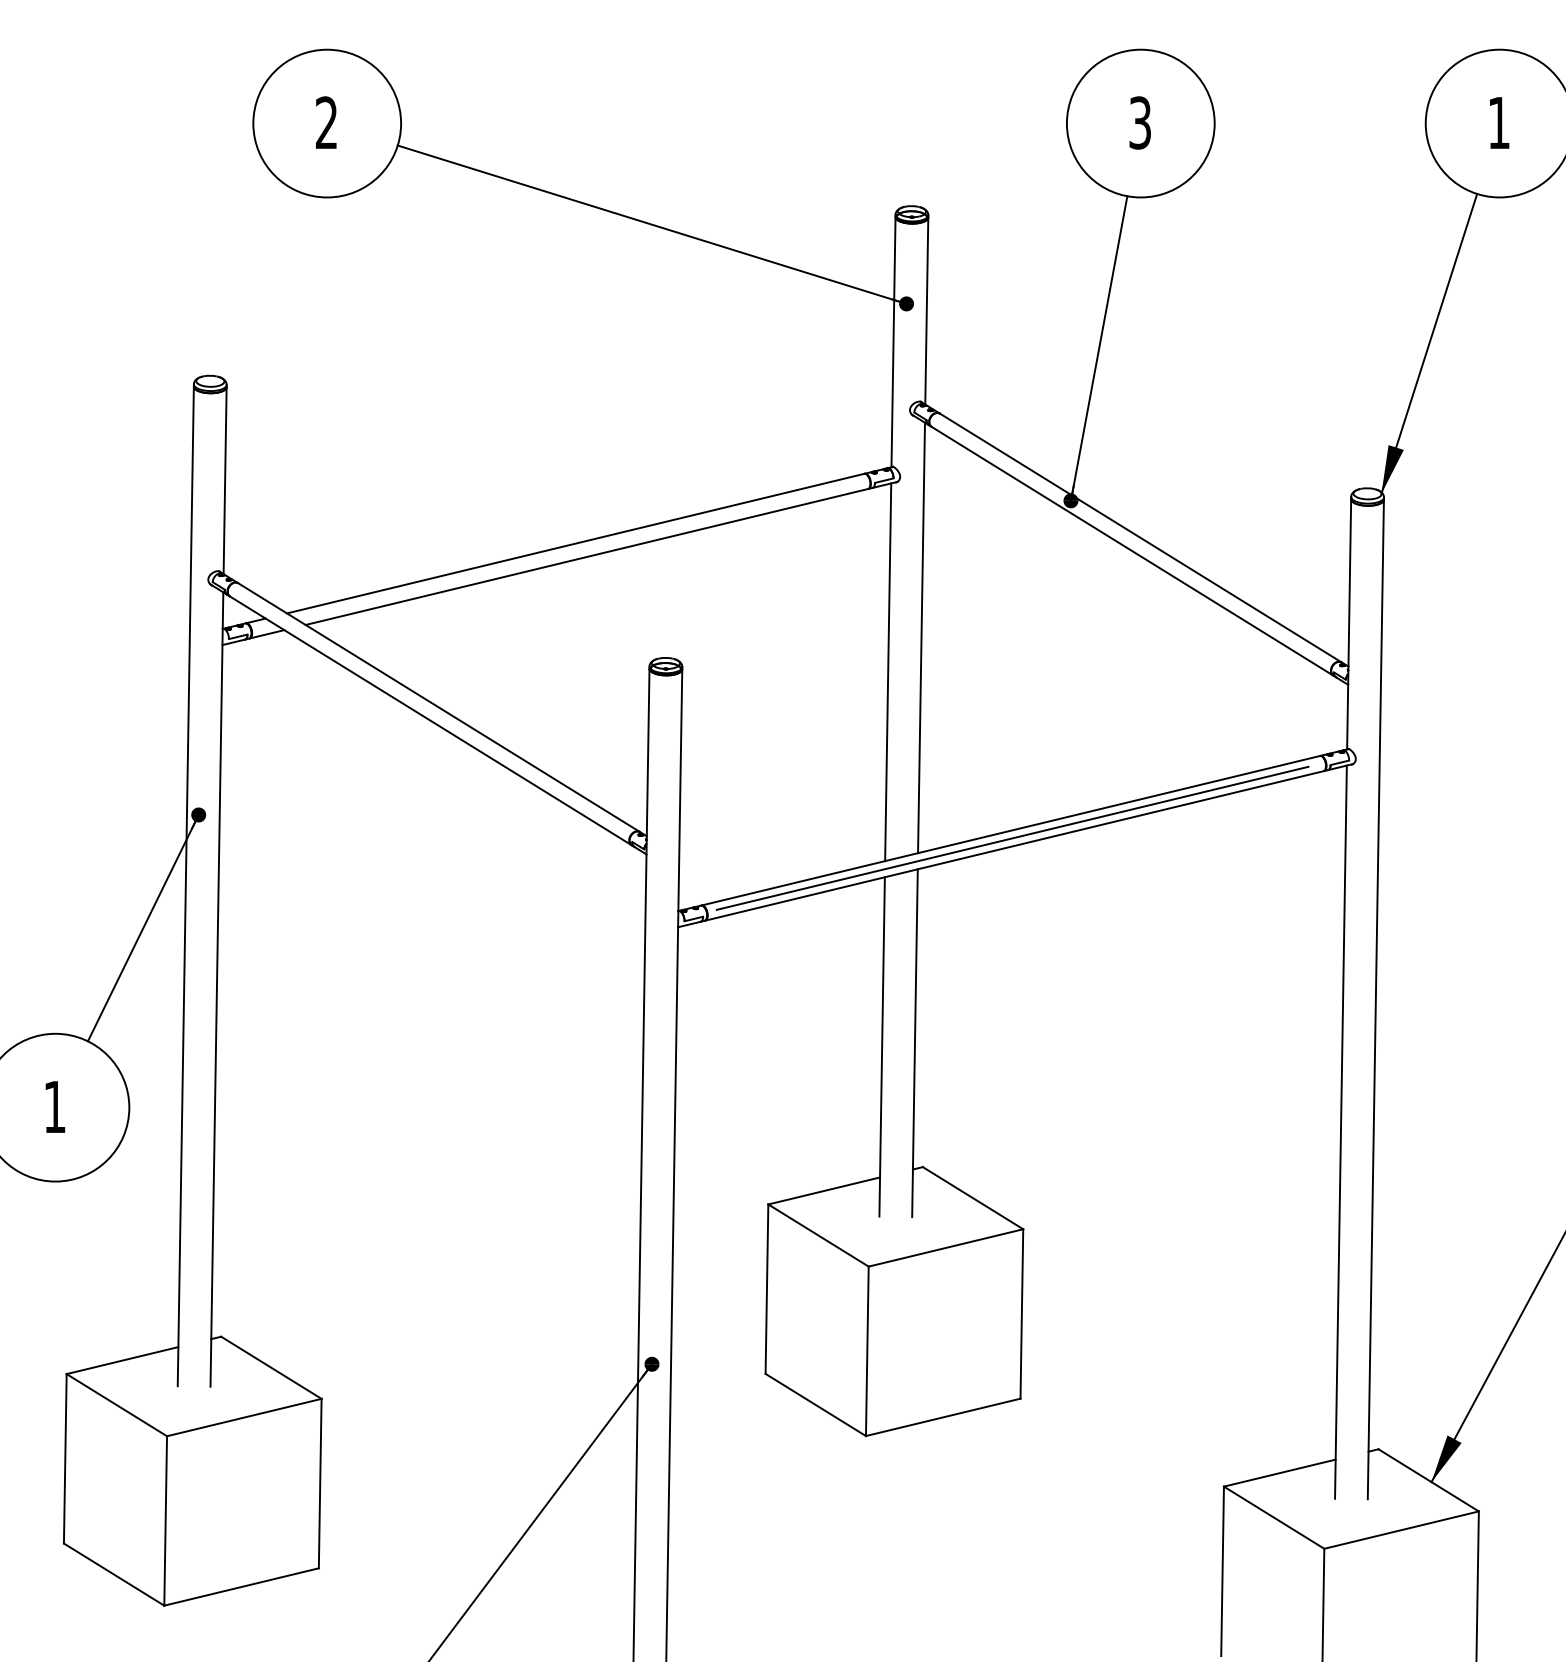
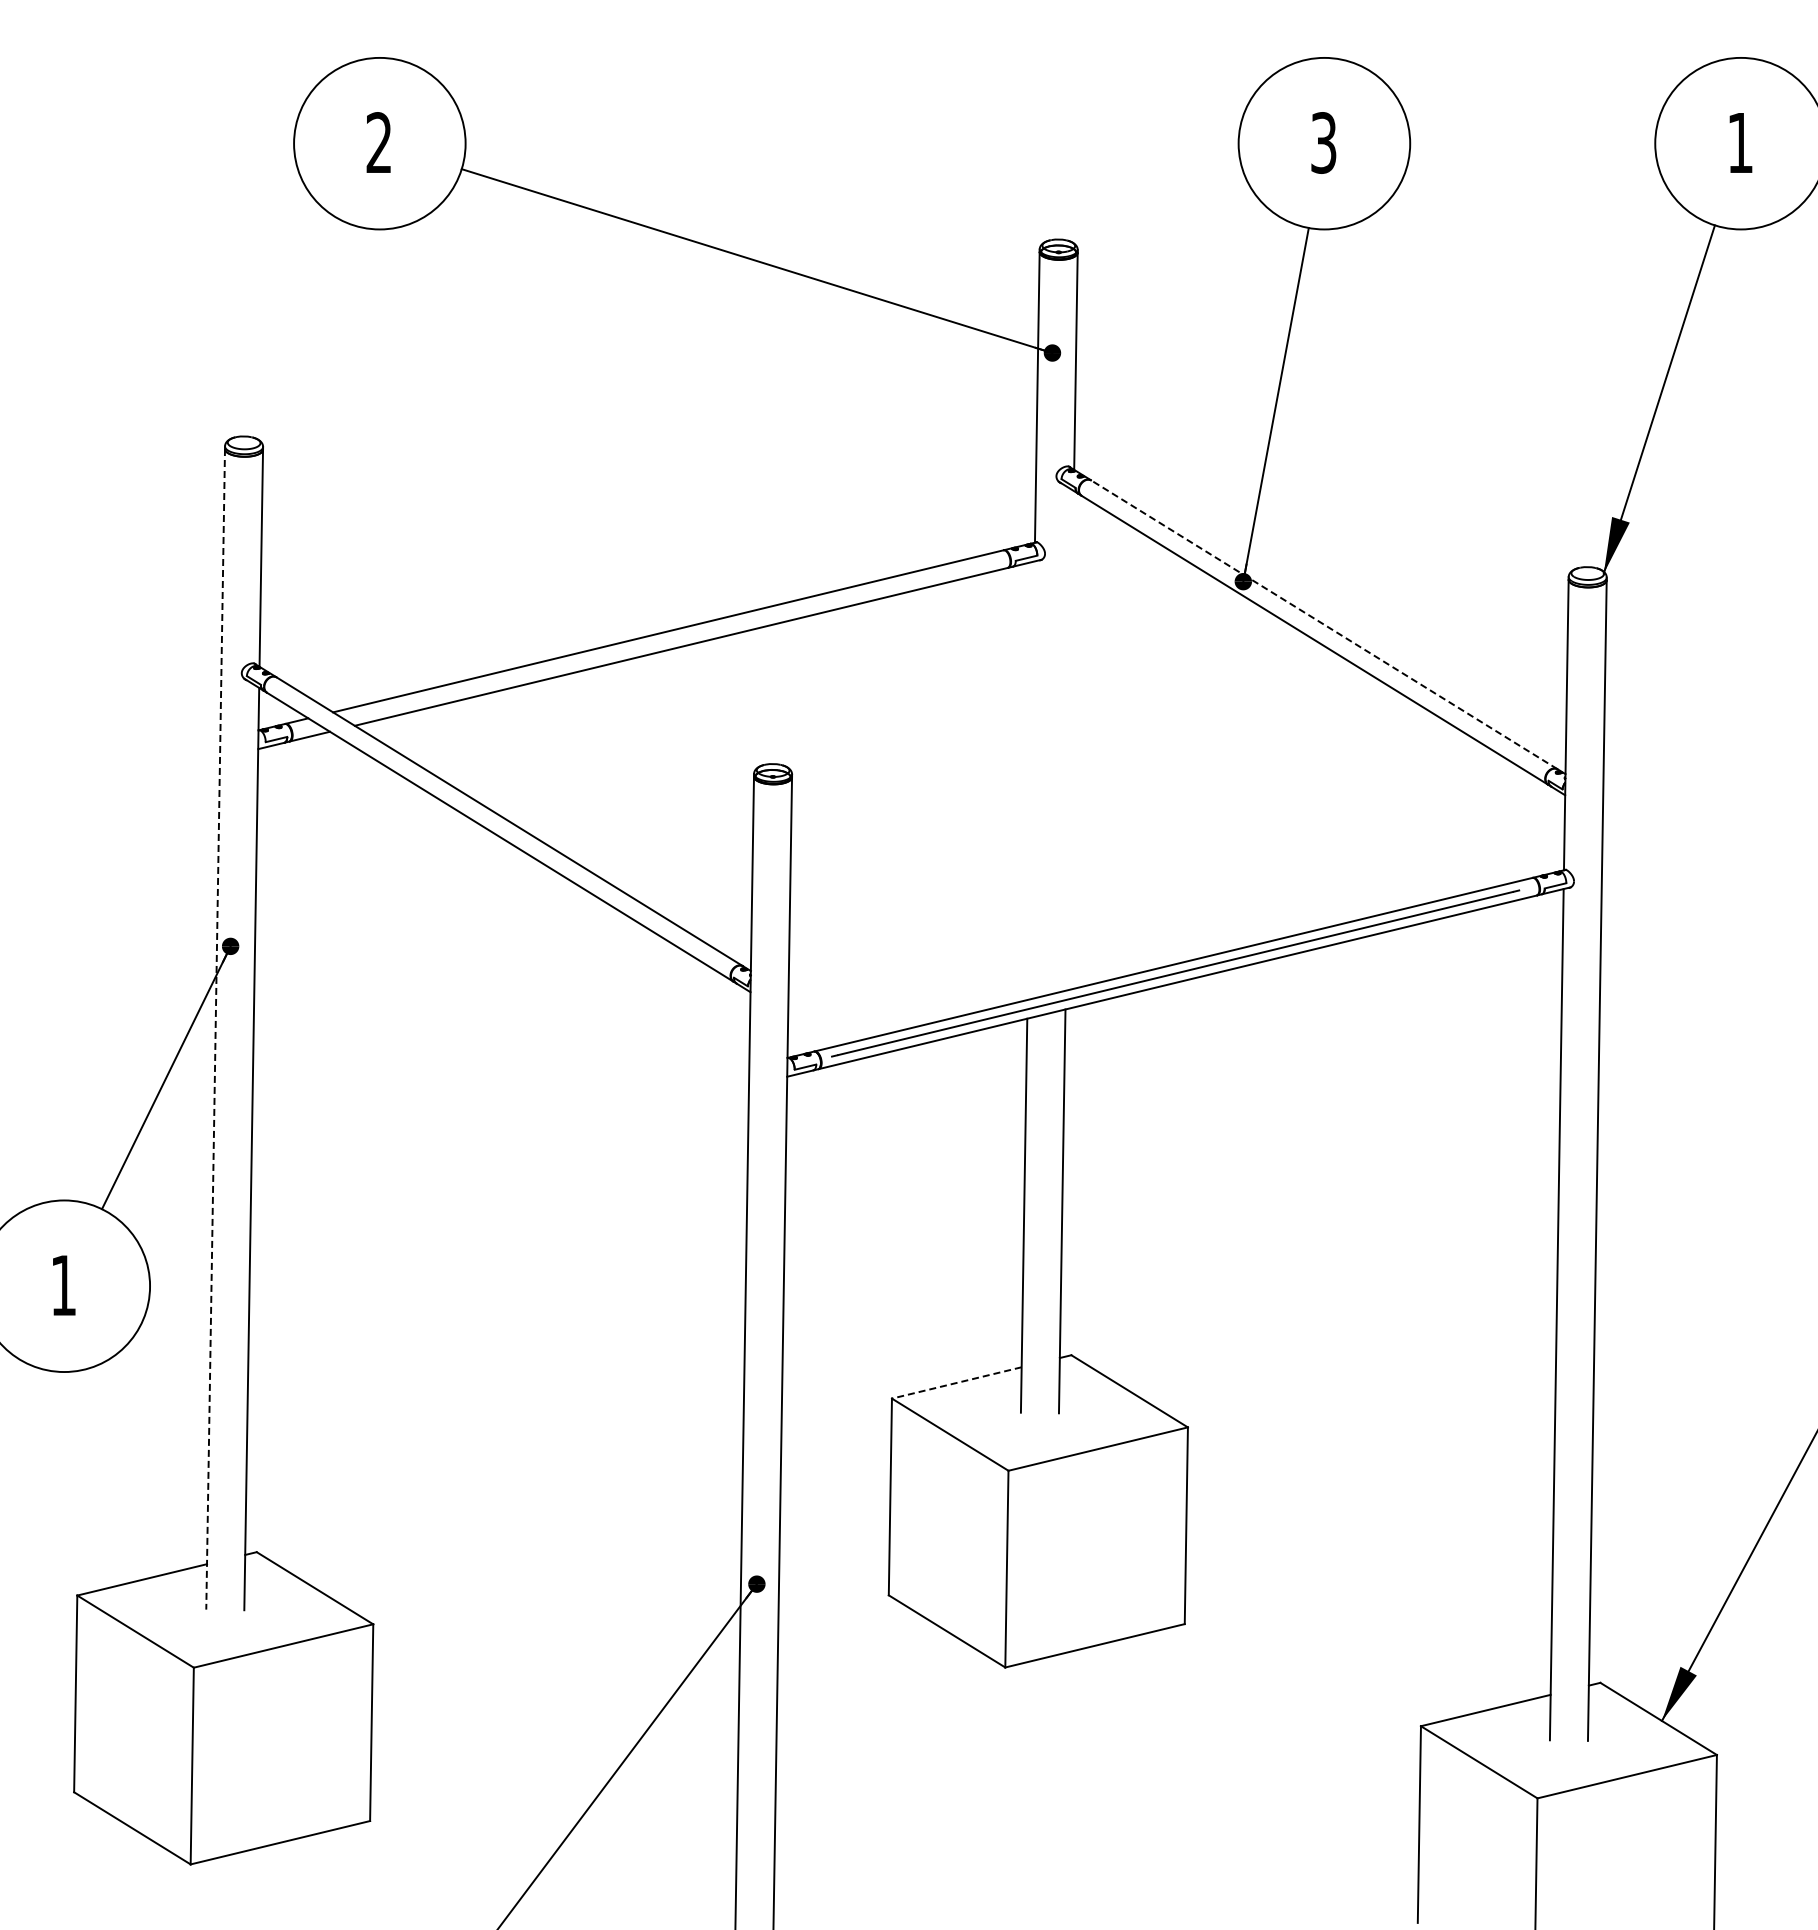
line: (1140, 537) -> (1324, 624), solid -> dashed
line: (921, 637) -> (1069, 740), removed
line: (887, 672) -> (1030, 780), removed
line: (185, 886) -> (215, 1029), solid -> dashed
line: (823, 1190) -> (956, 1382), solid -> dashed

